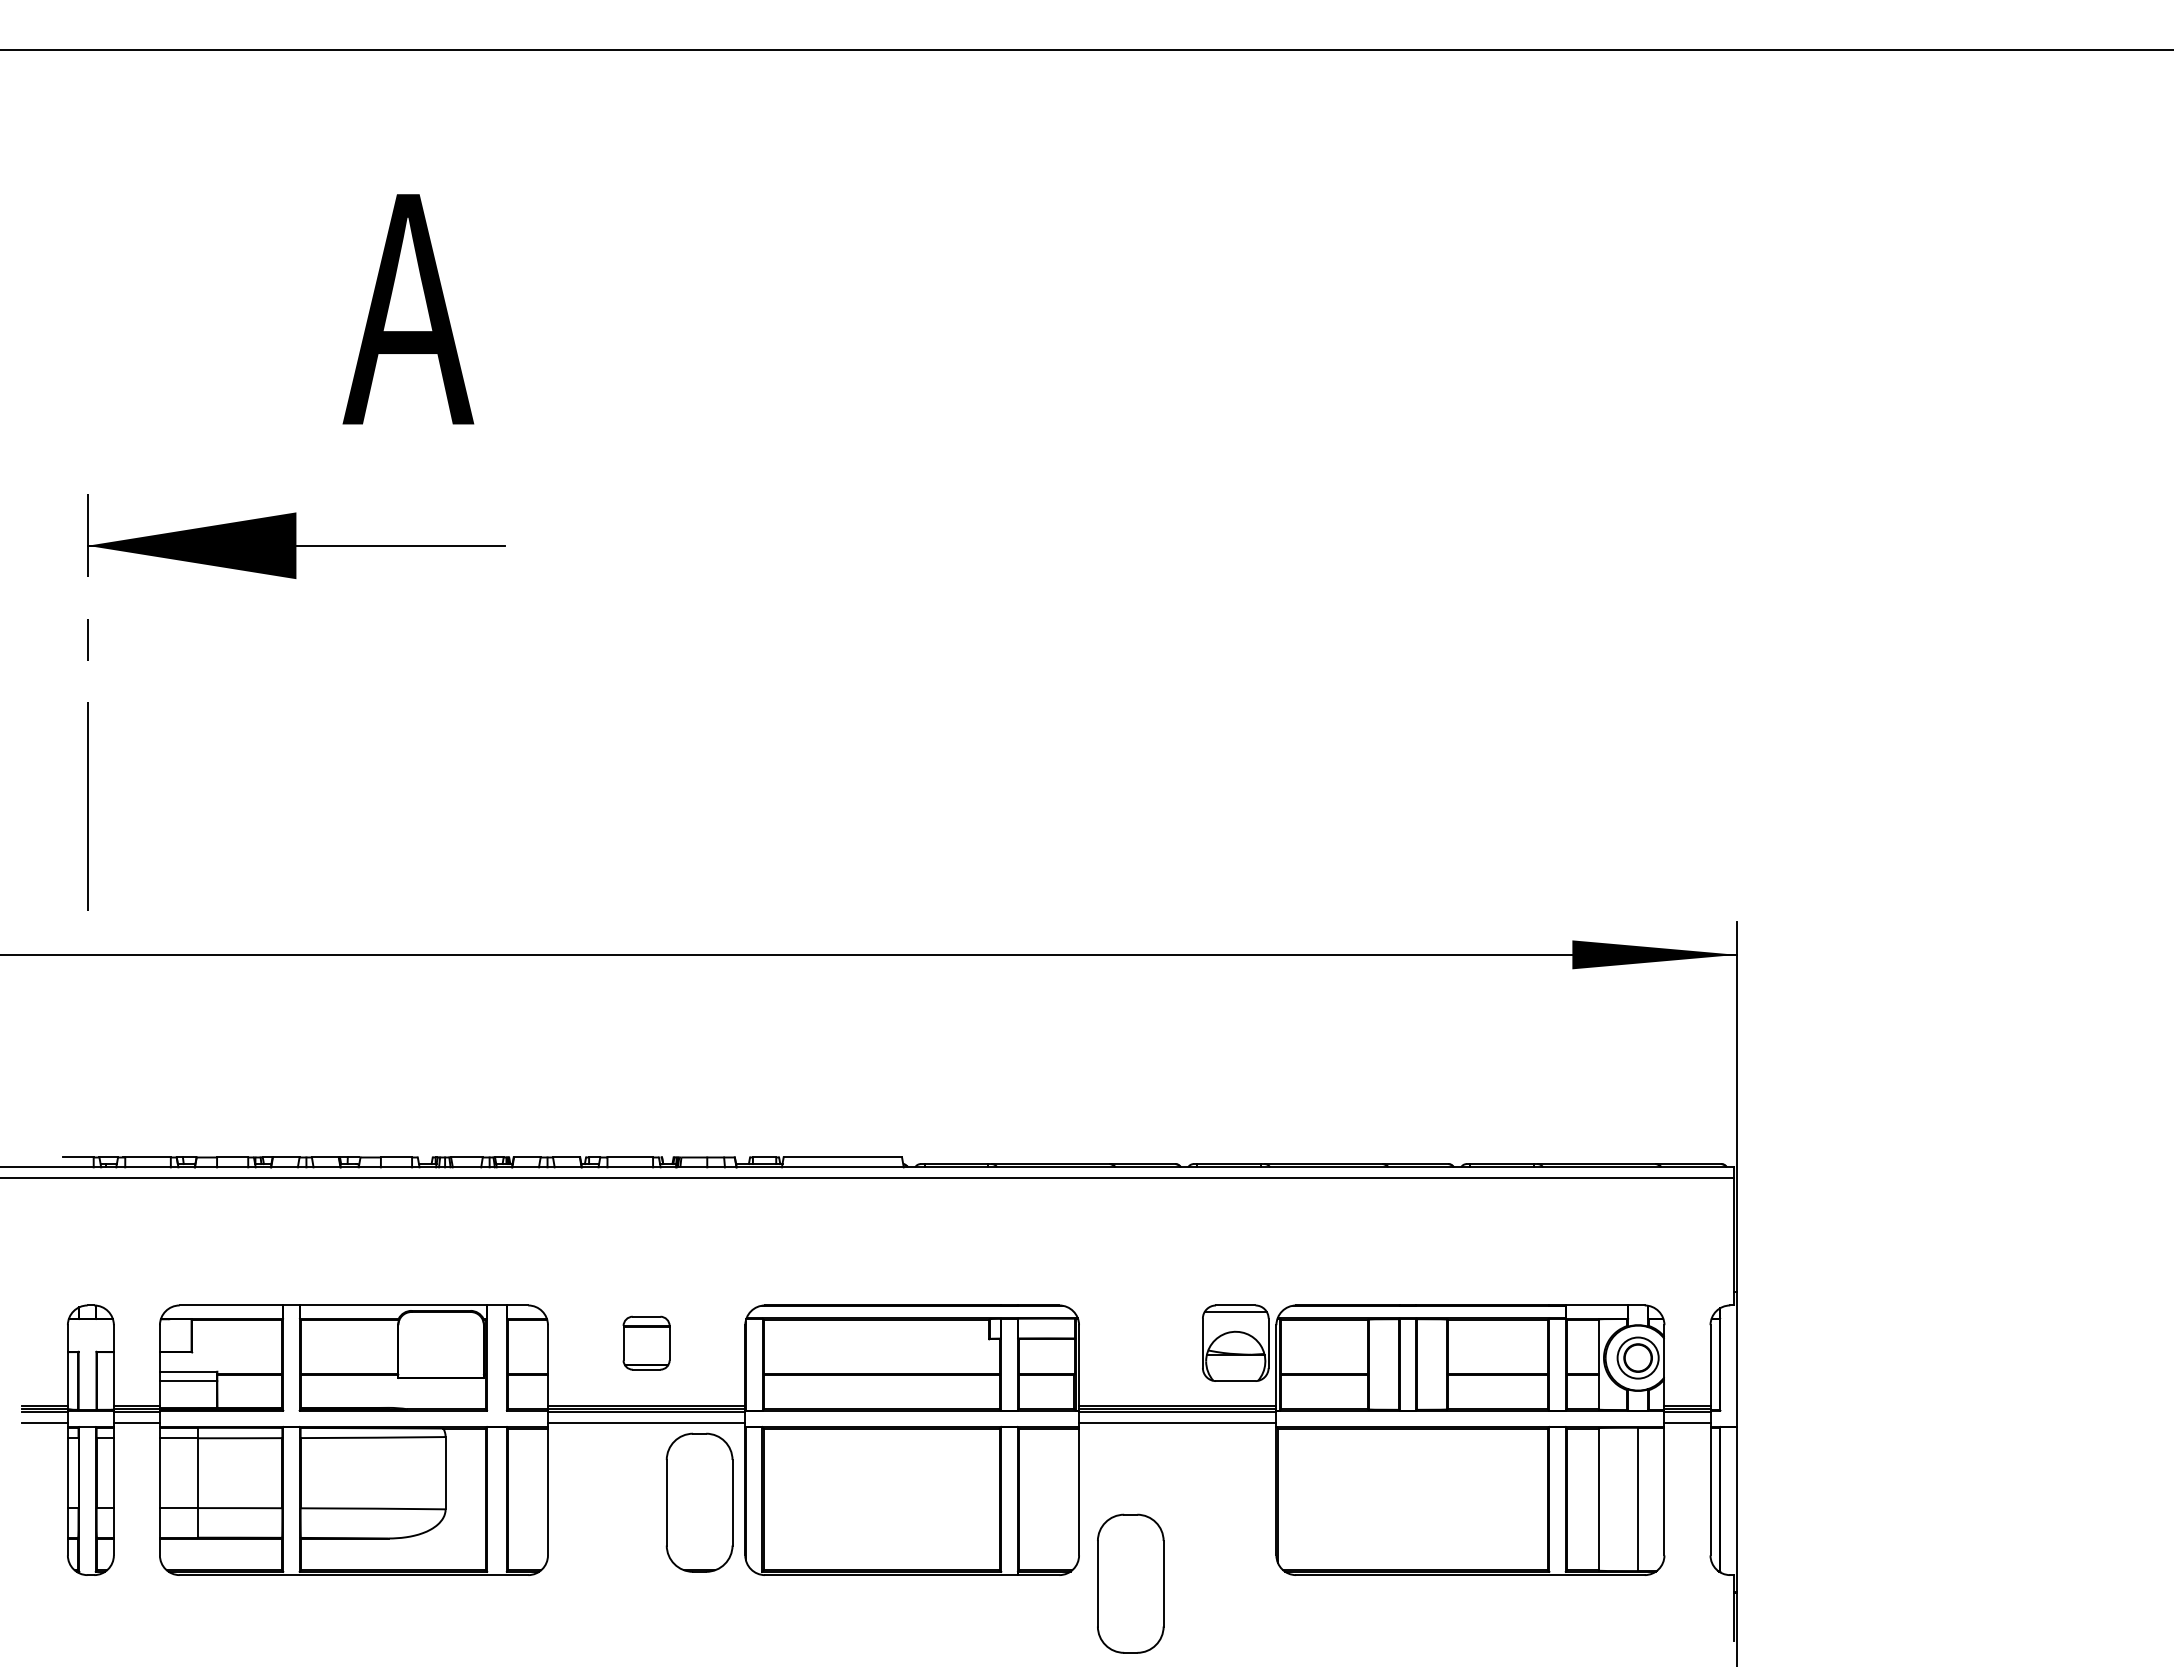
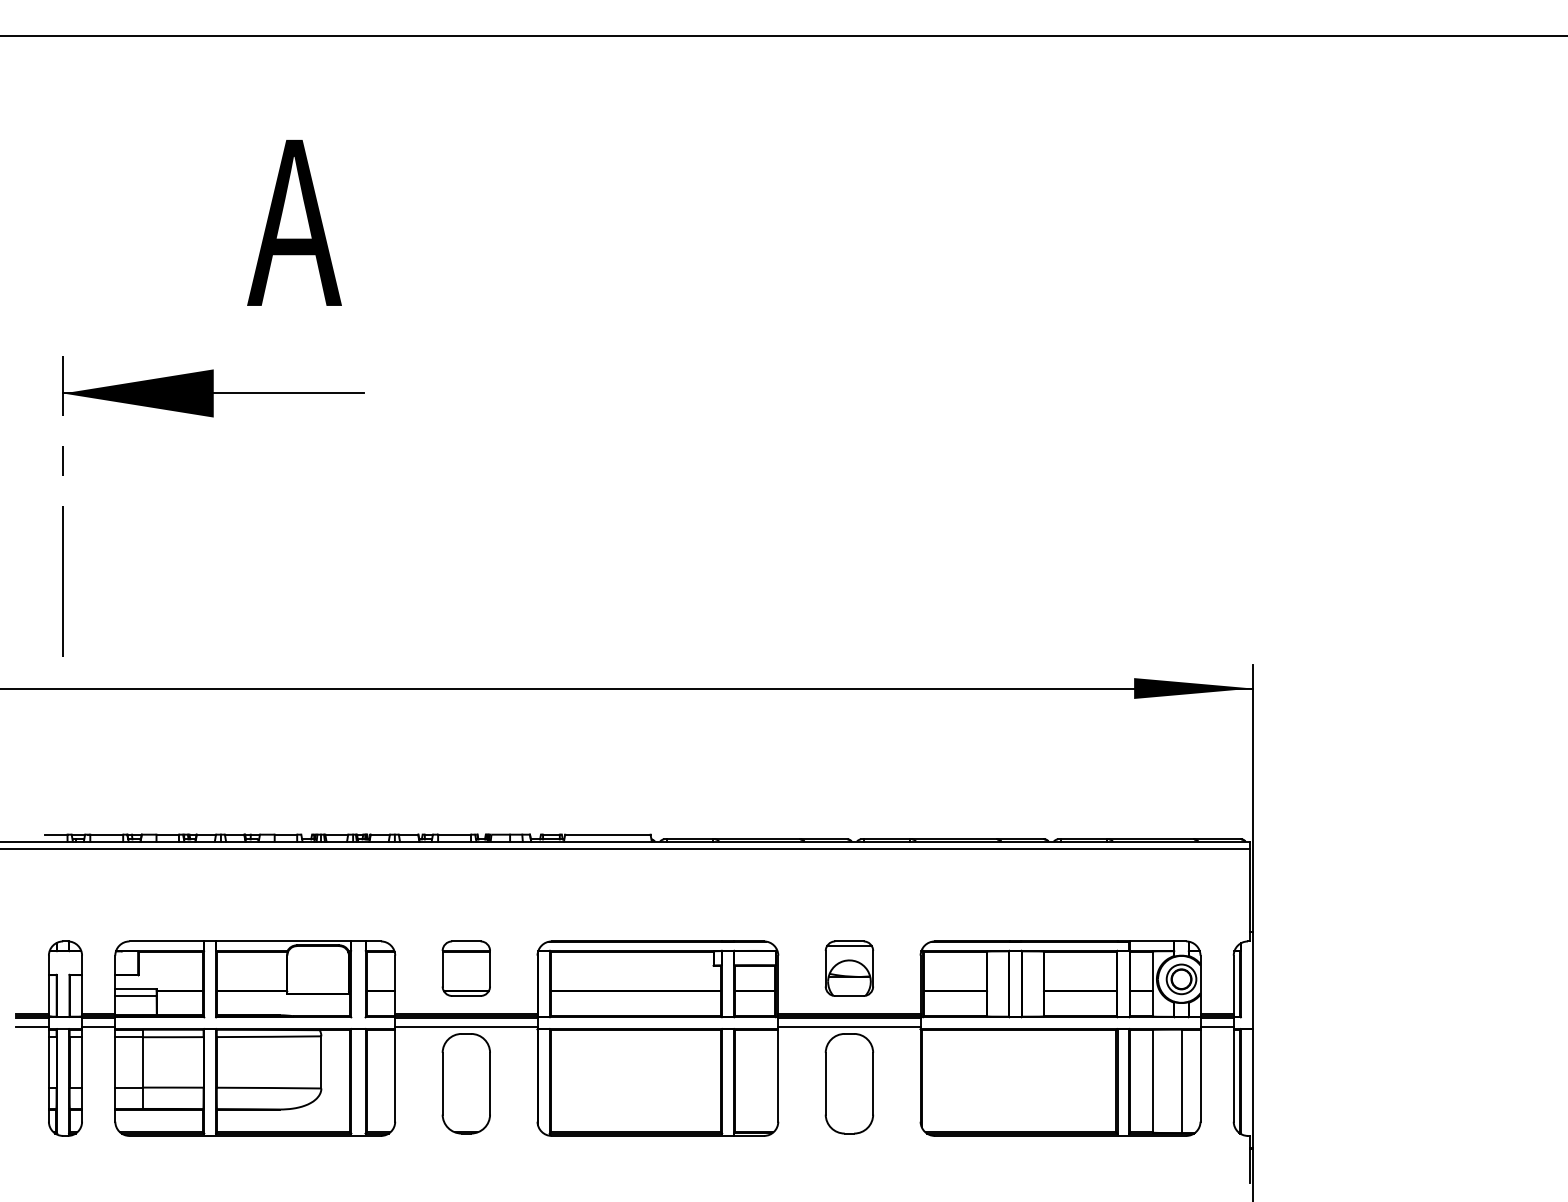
part: (646, 1342) -> (466, 968), size x1.43
part: (1235, 1342) -> (849, 968), moved
part: (699, 1502) -> (466, 1083), moved
part: (1130, 1583) -> (849, 1083), moved

